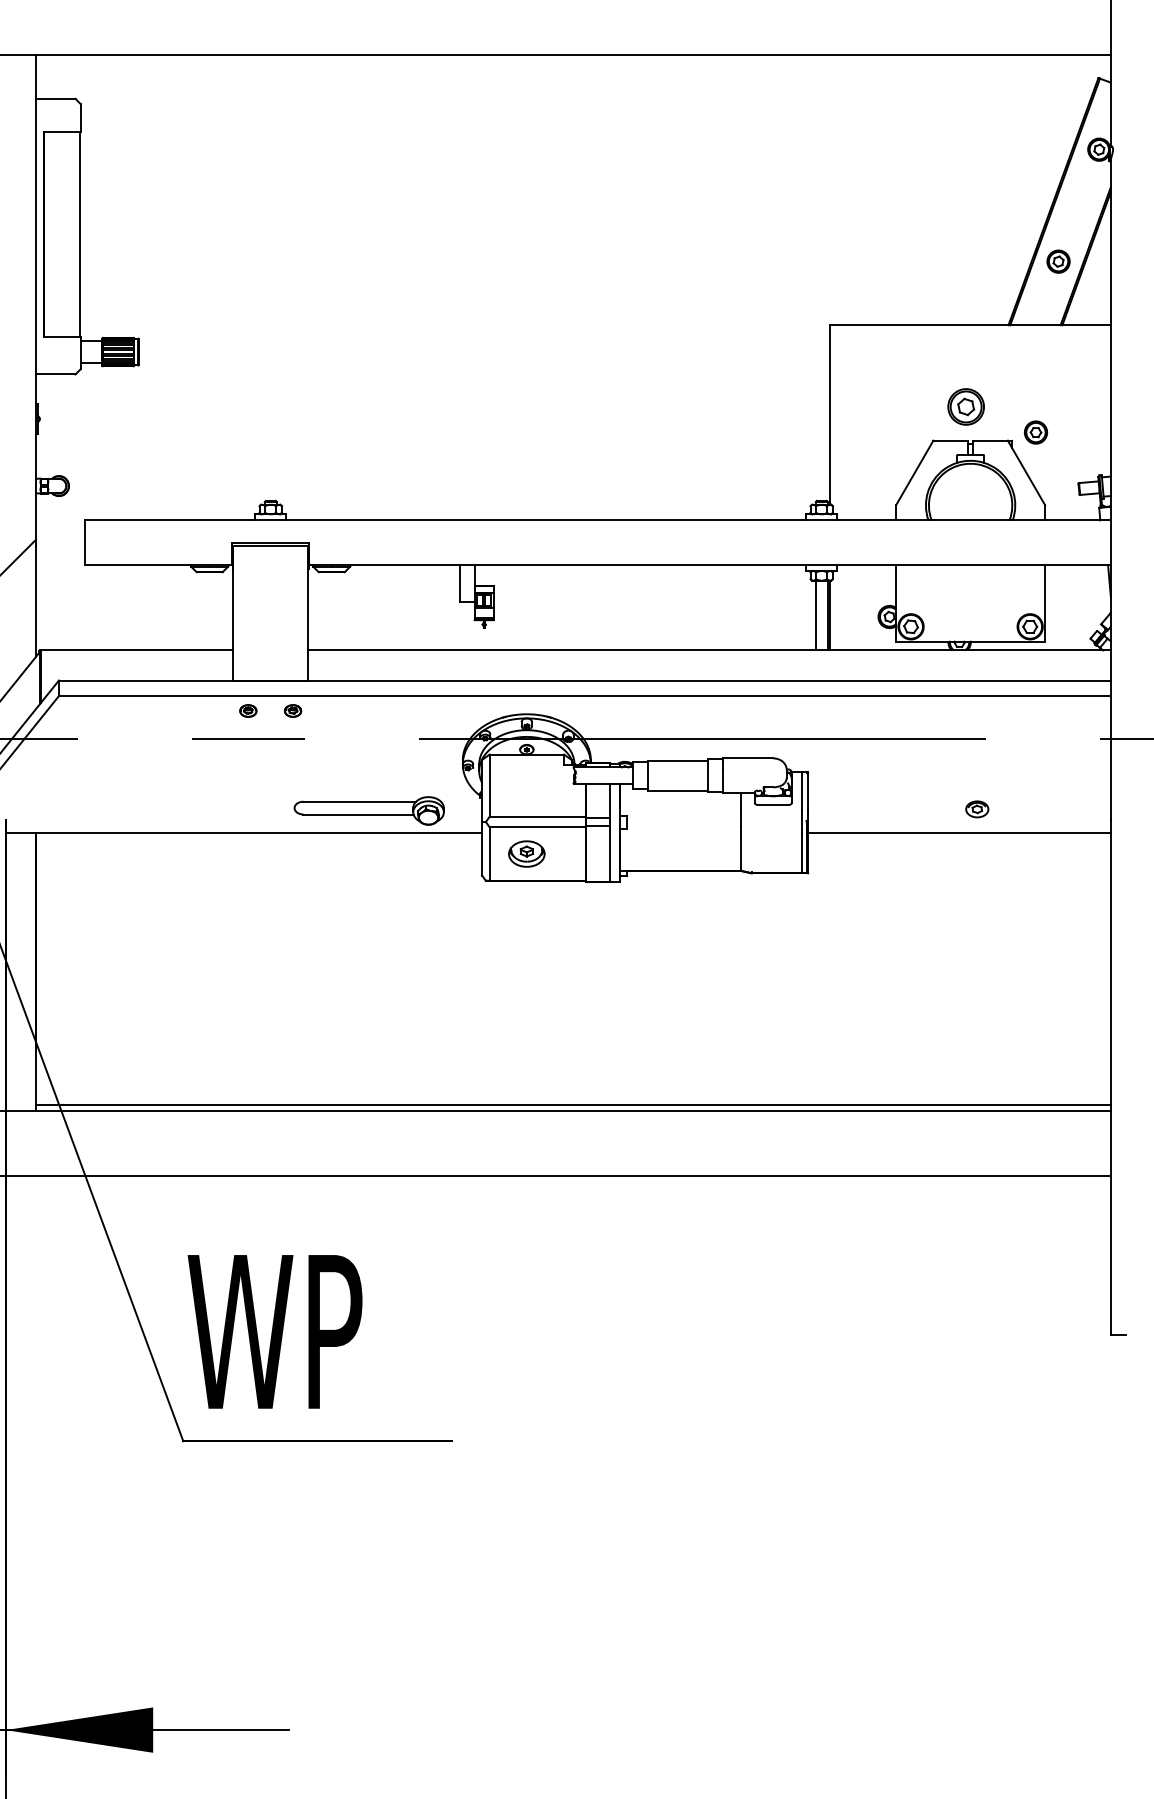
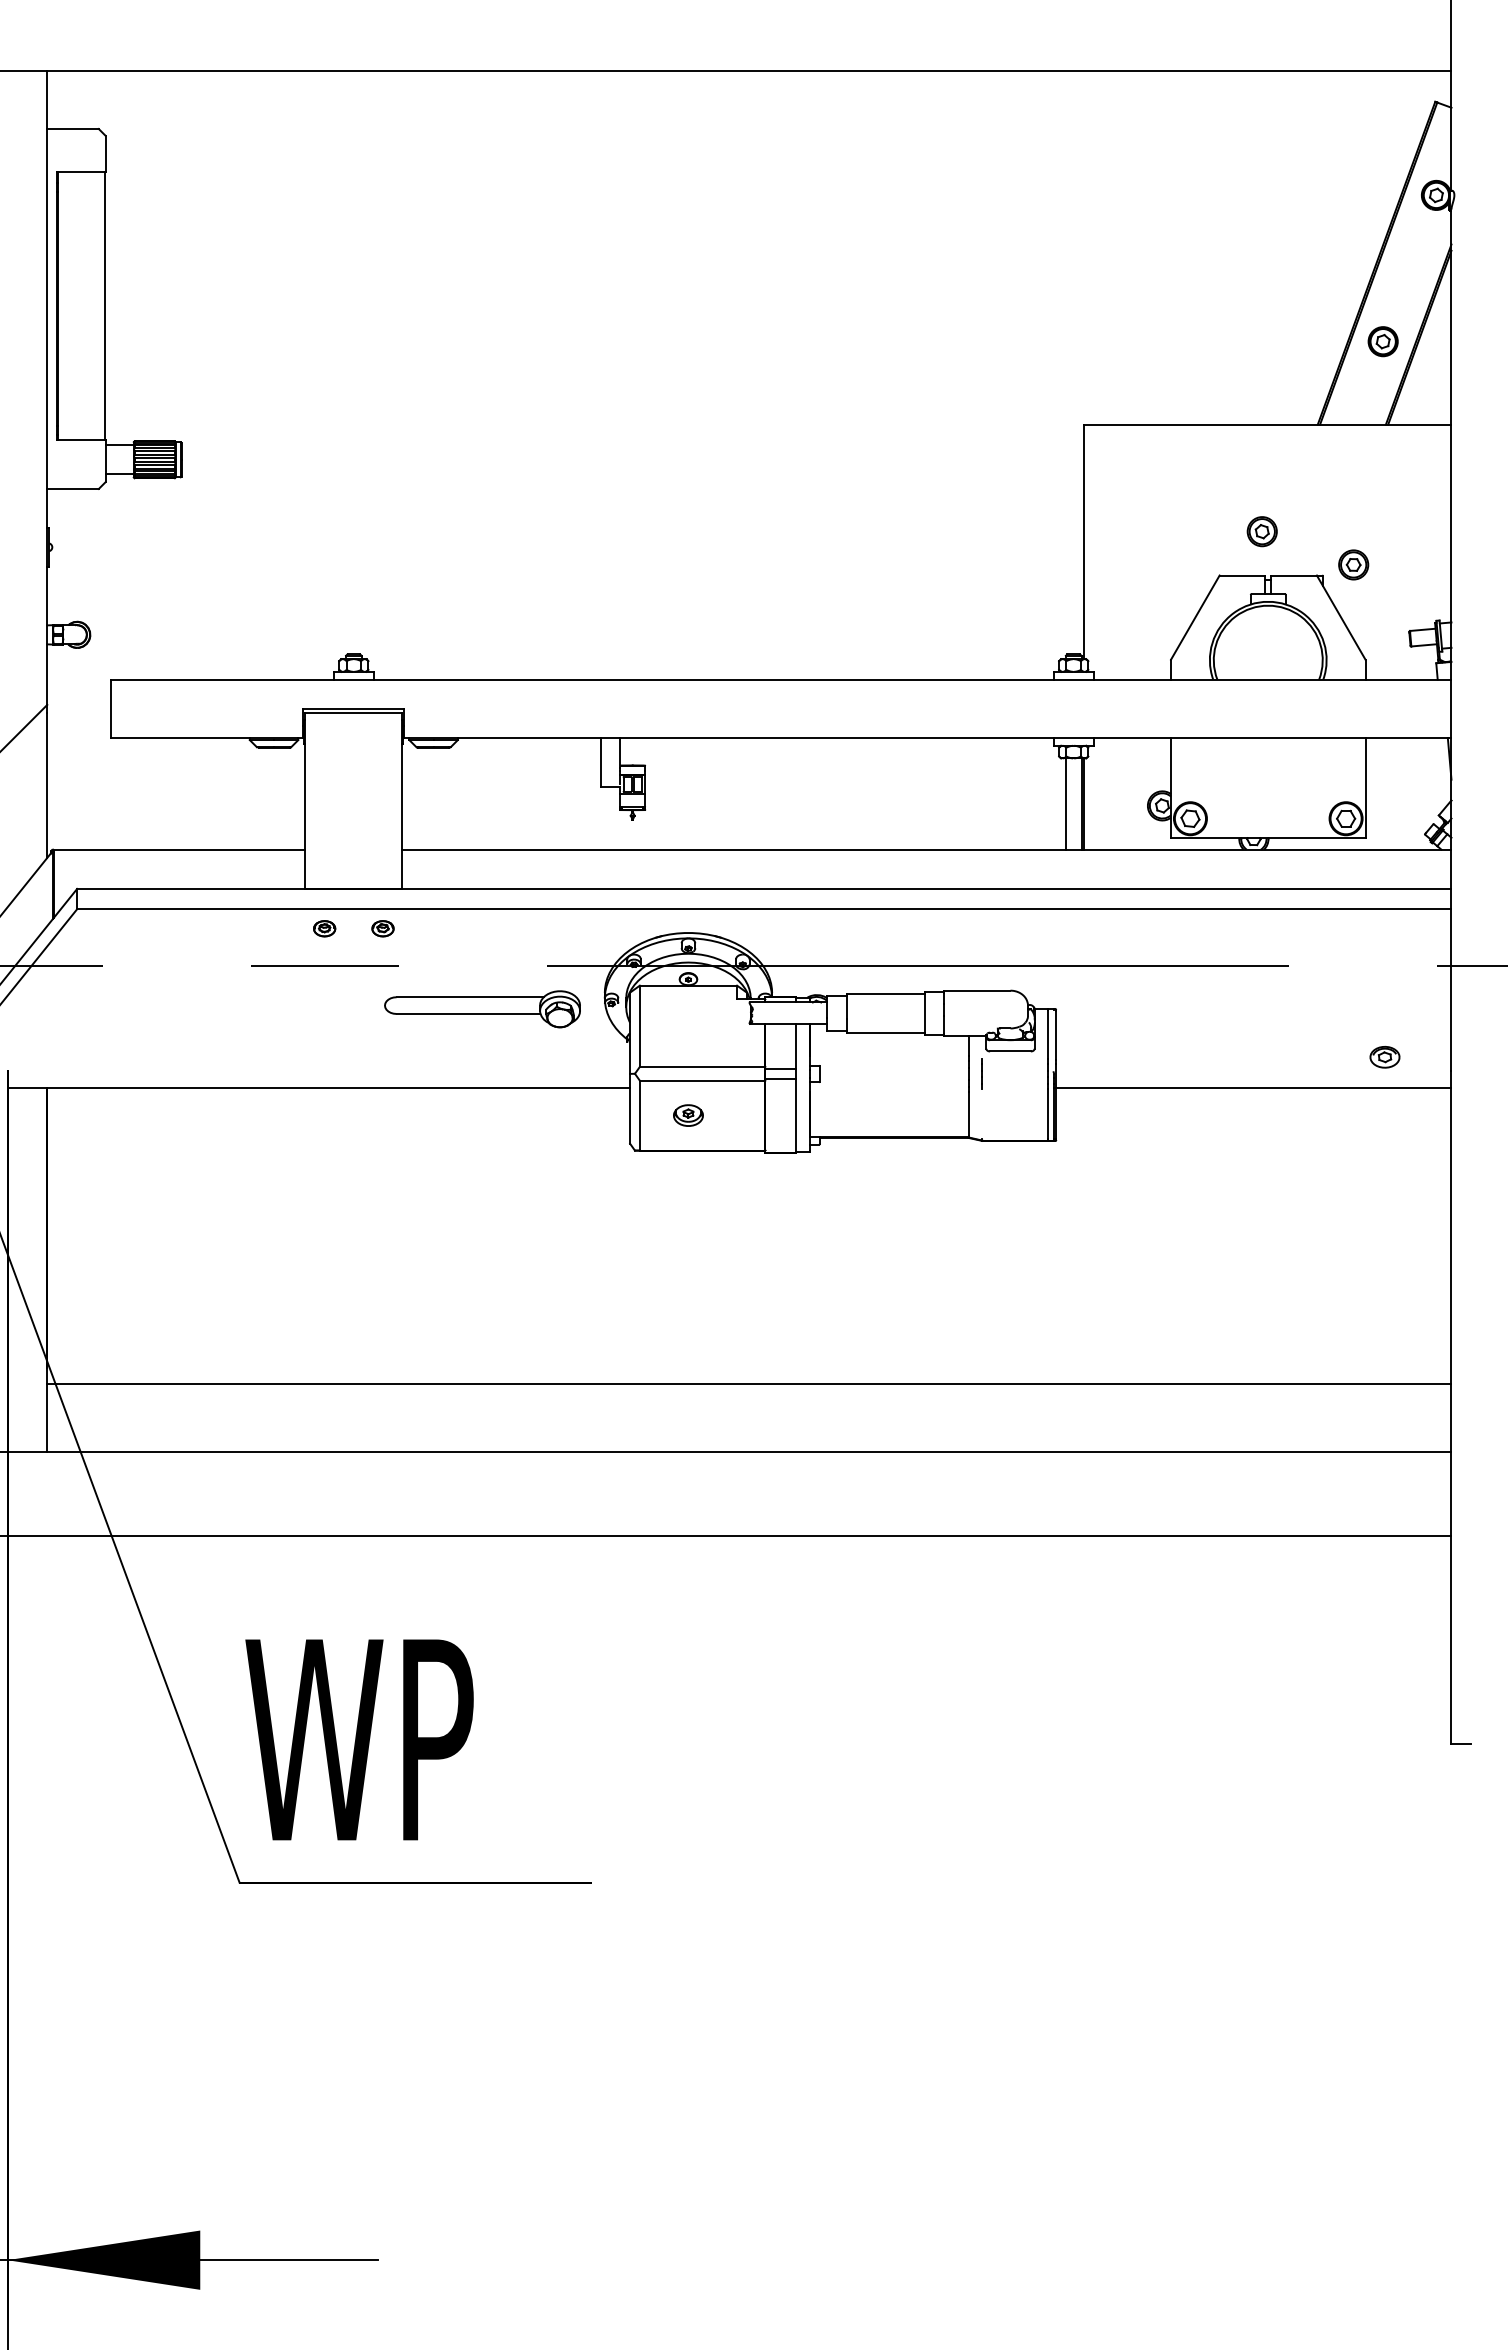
part: (965, 406) -> (1261, 531), size x0.62
part: (976, 809) -> (1384, 1057), moved
part: (369, 811) -> (482, 1009), moved
line: (751, 821) -> (981, 1073), added
part: (526, 853) -> (688, 1115), size x0.62
line: (573, 1104) -> (749, 1383), moved

